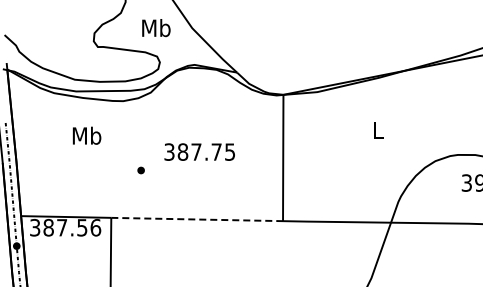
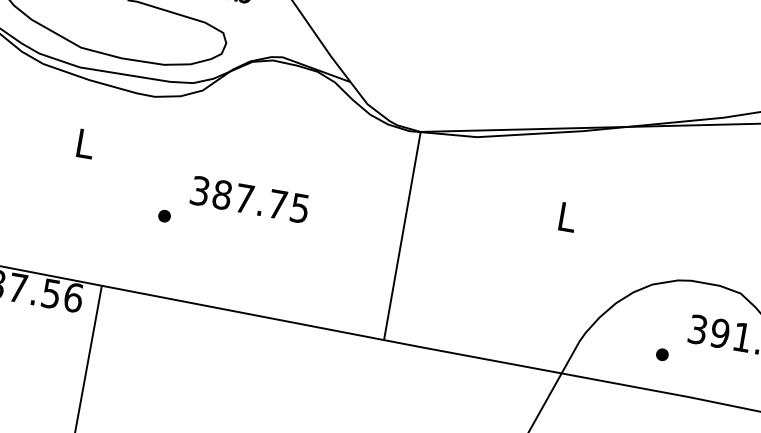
text: (86, 135) -> (84, 142), Mb -> L
text: (199, 151) -> (249, 198), moved
part: (448, 201) -> (662, 354), added
line: (197, 219) -> (243, 313), dashed -> solid

